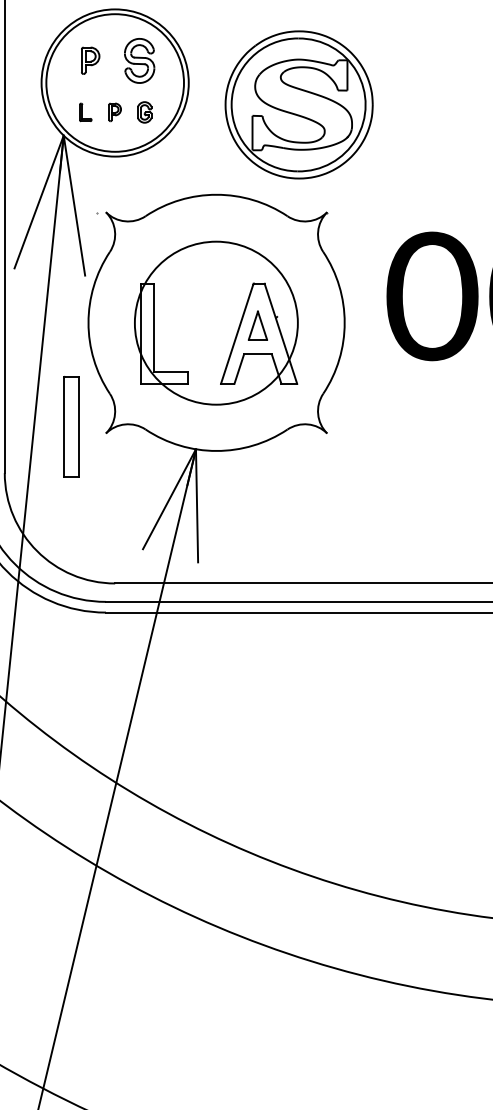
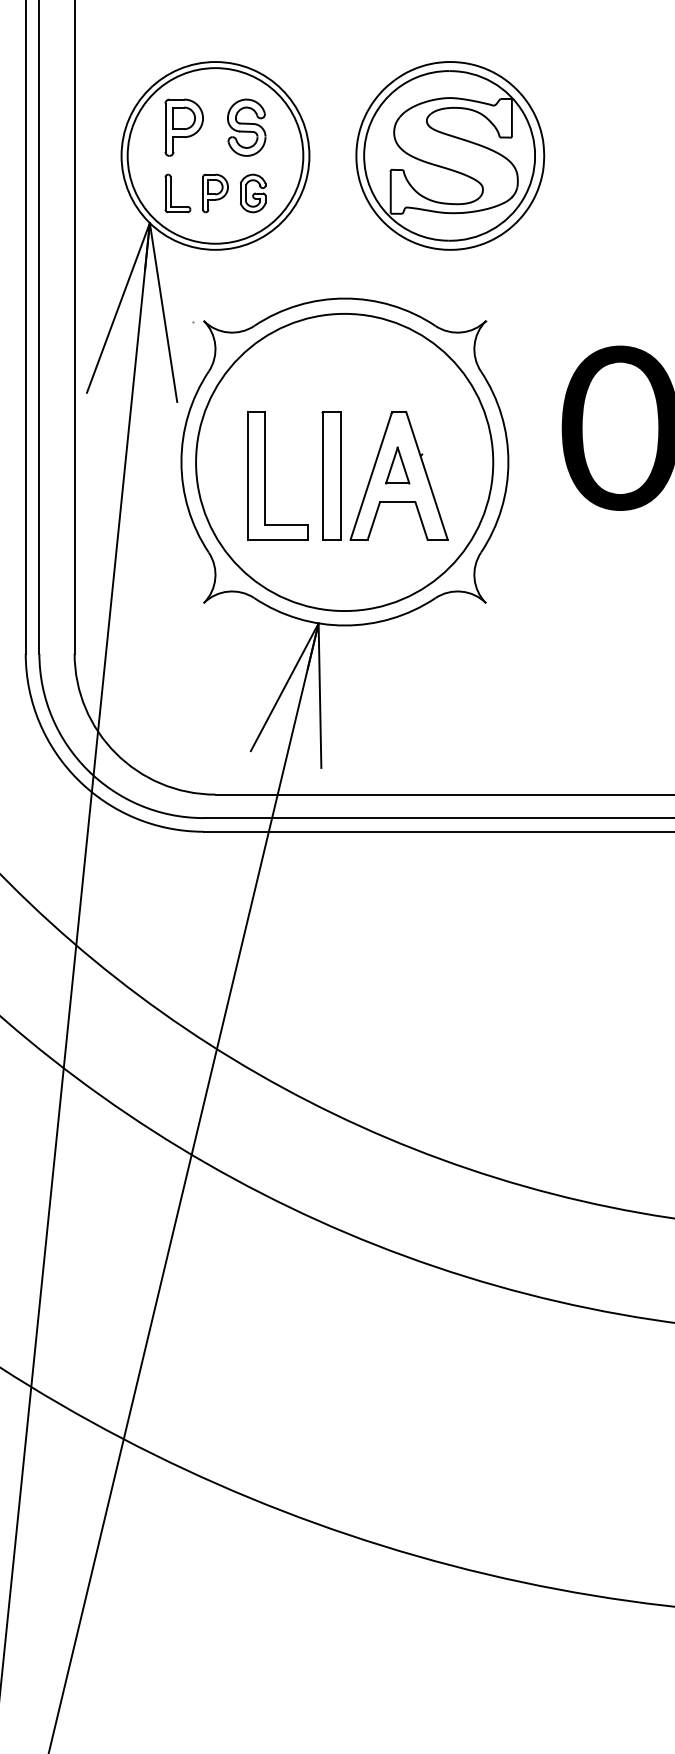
part: (90, 60) -> (183, 127), size x1.67
part: (299, 104) -> (450, 155), moved
part: (85, 112) -> (177, 193), size x1.67
part: (115, 112) -> (215, 193), size x1.67
part: (144, 112) -> (253, 193), size x1.43
circle: (216, 323) -> (344, 462), size x1.43
part: (71, 426) -> (331, 475), moved

